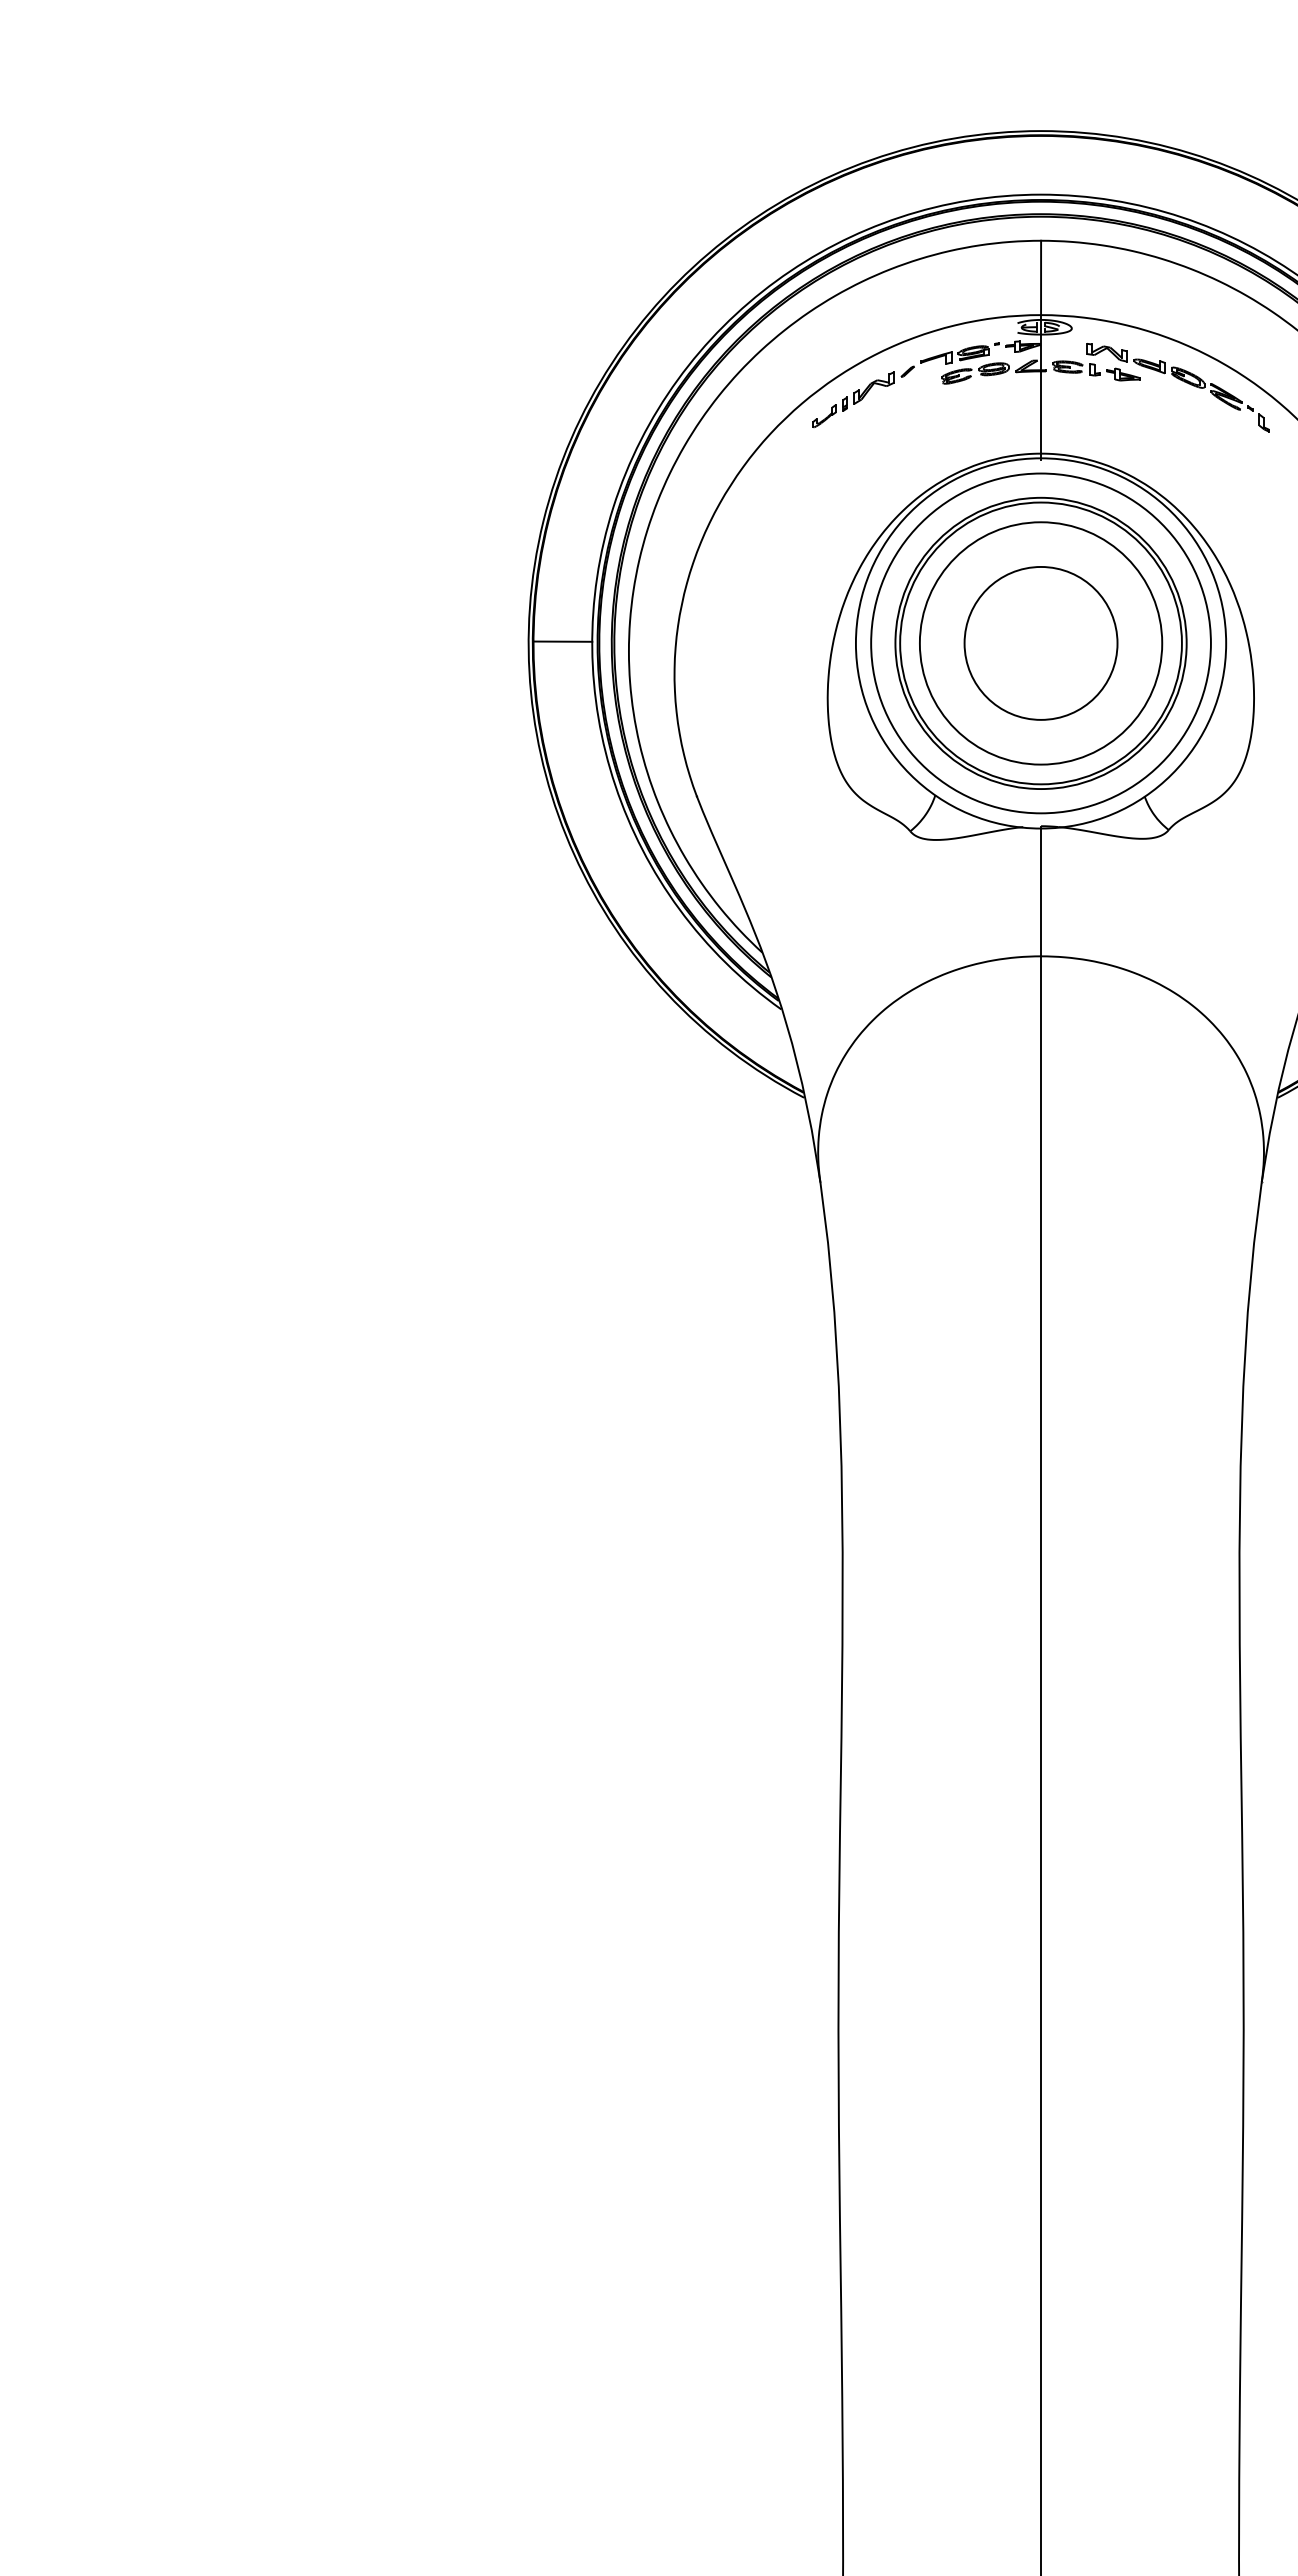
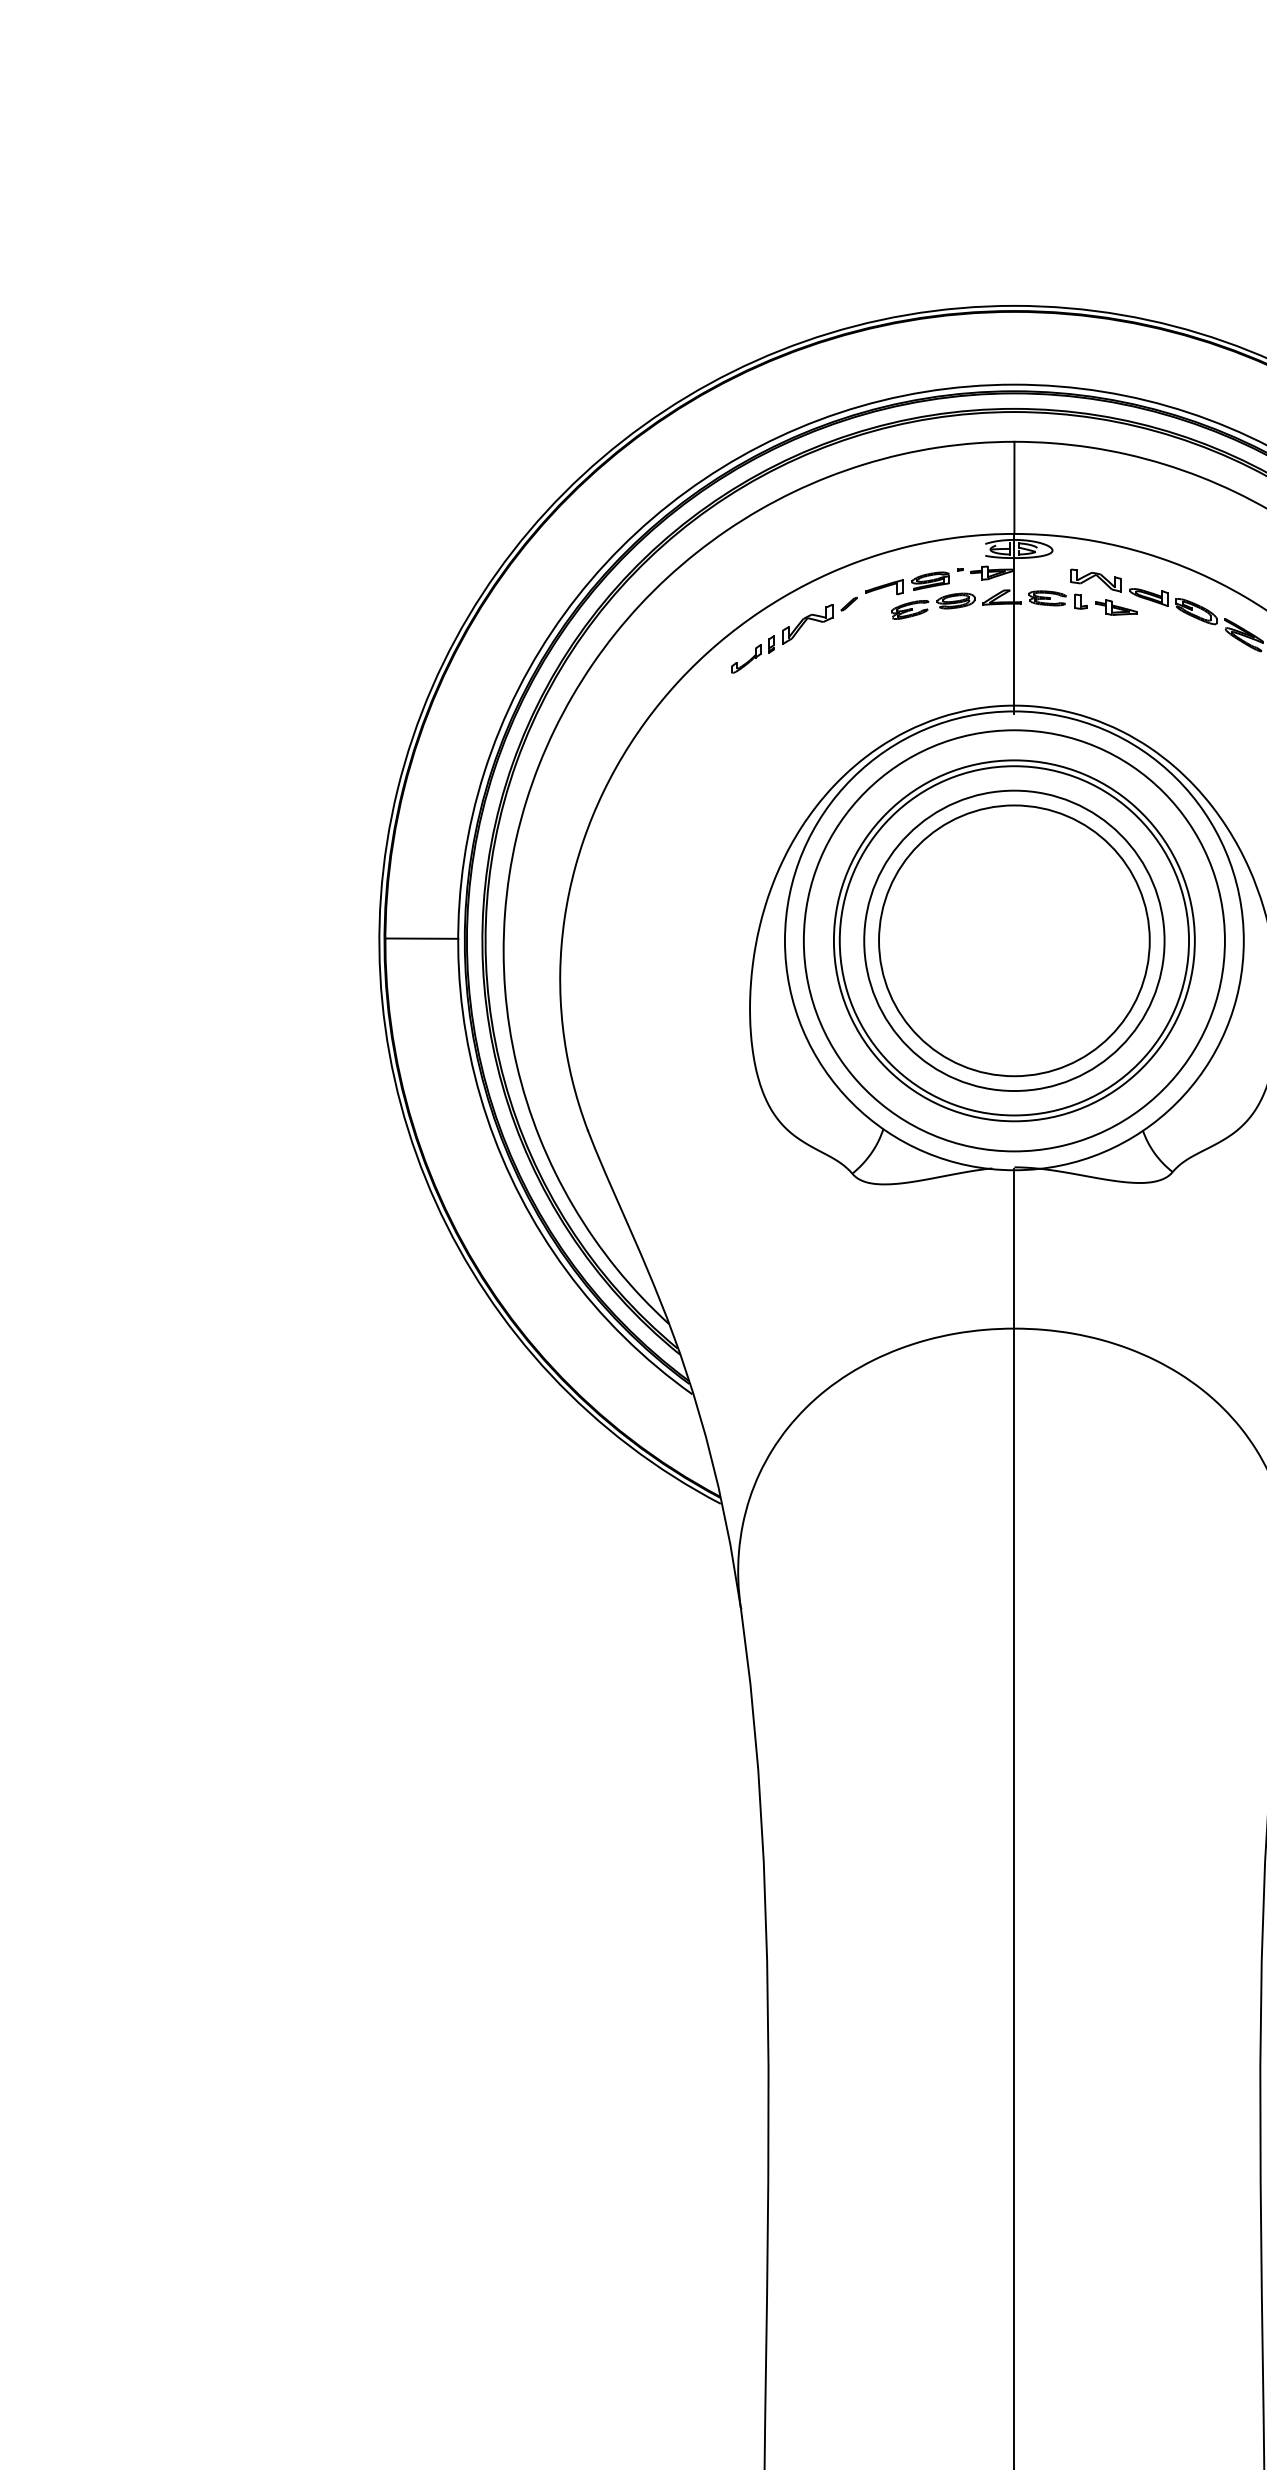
circle: (1040, 643) -> (1013, 940), size x1.43

